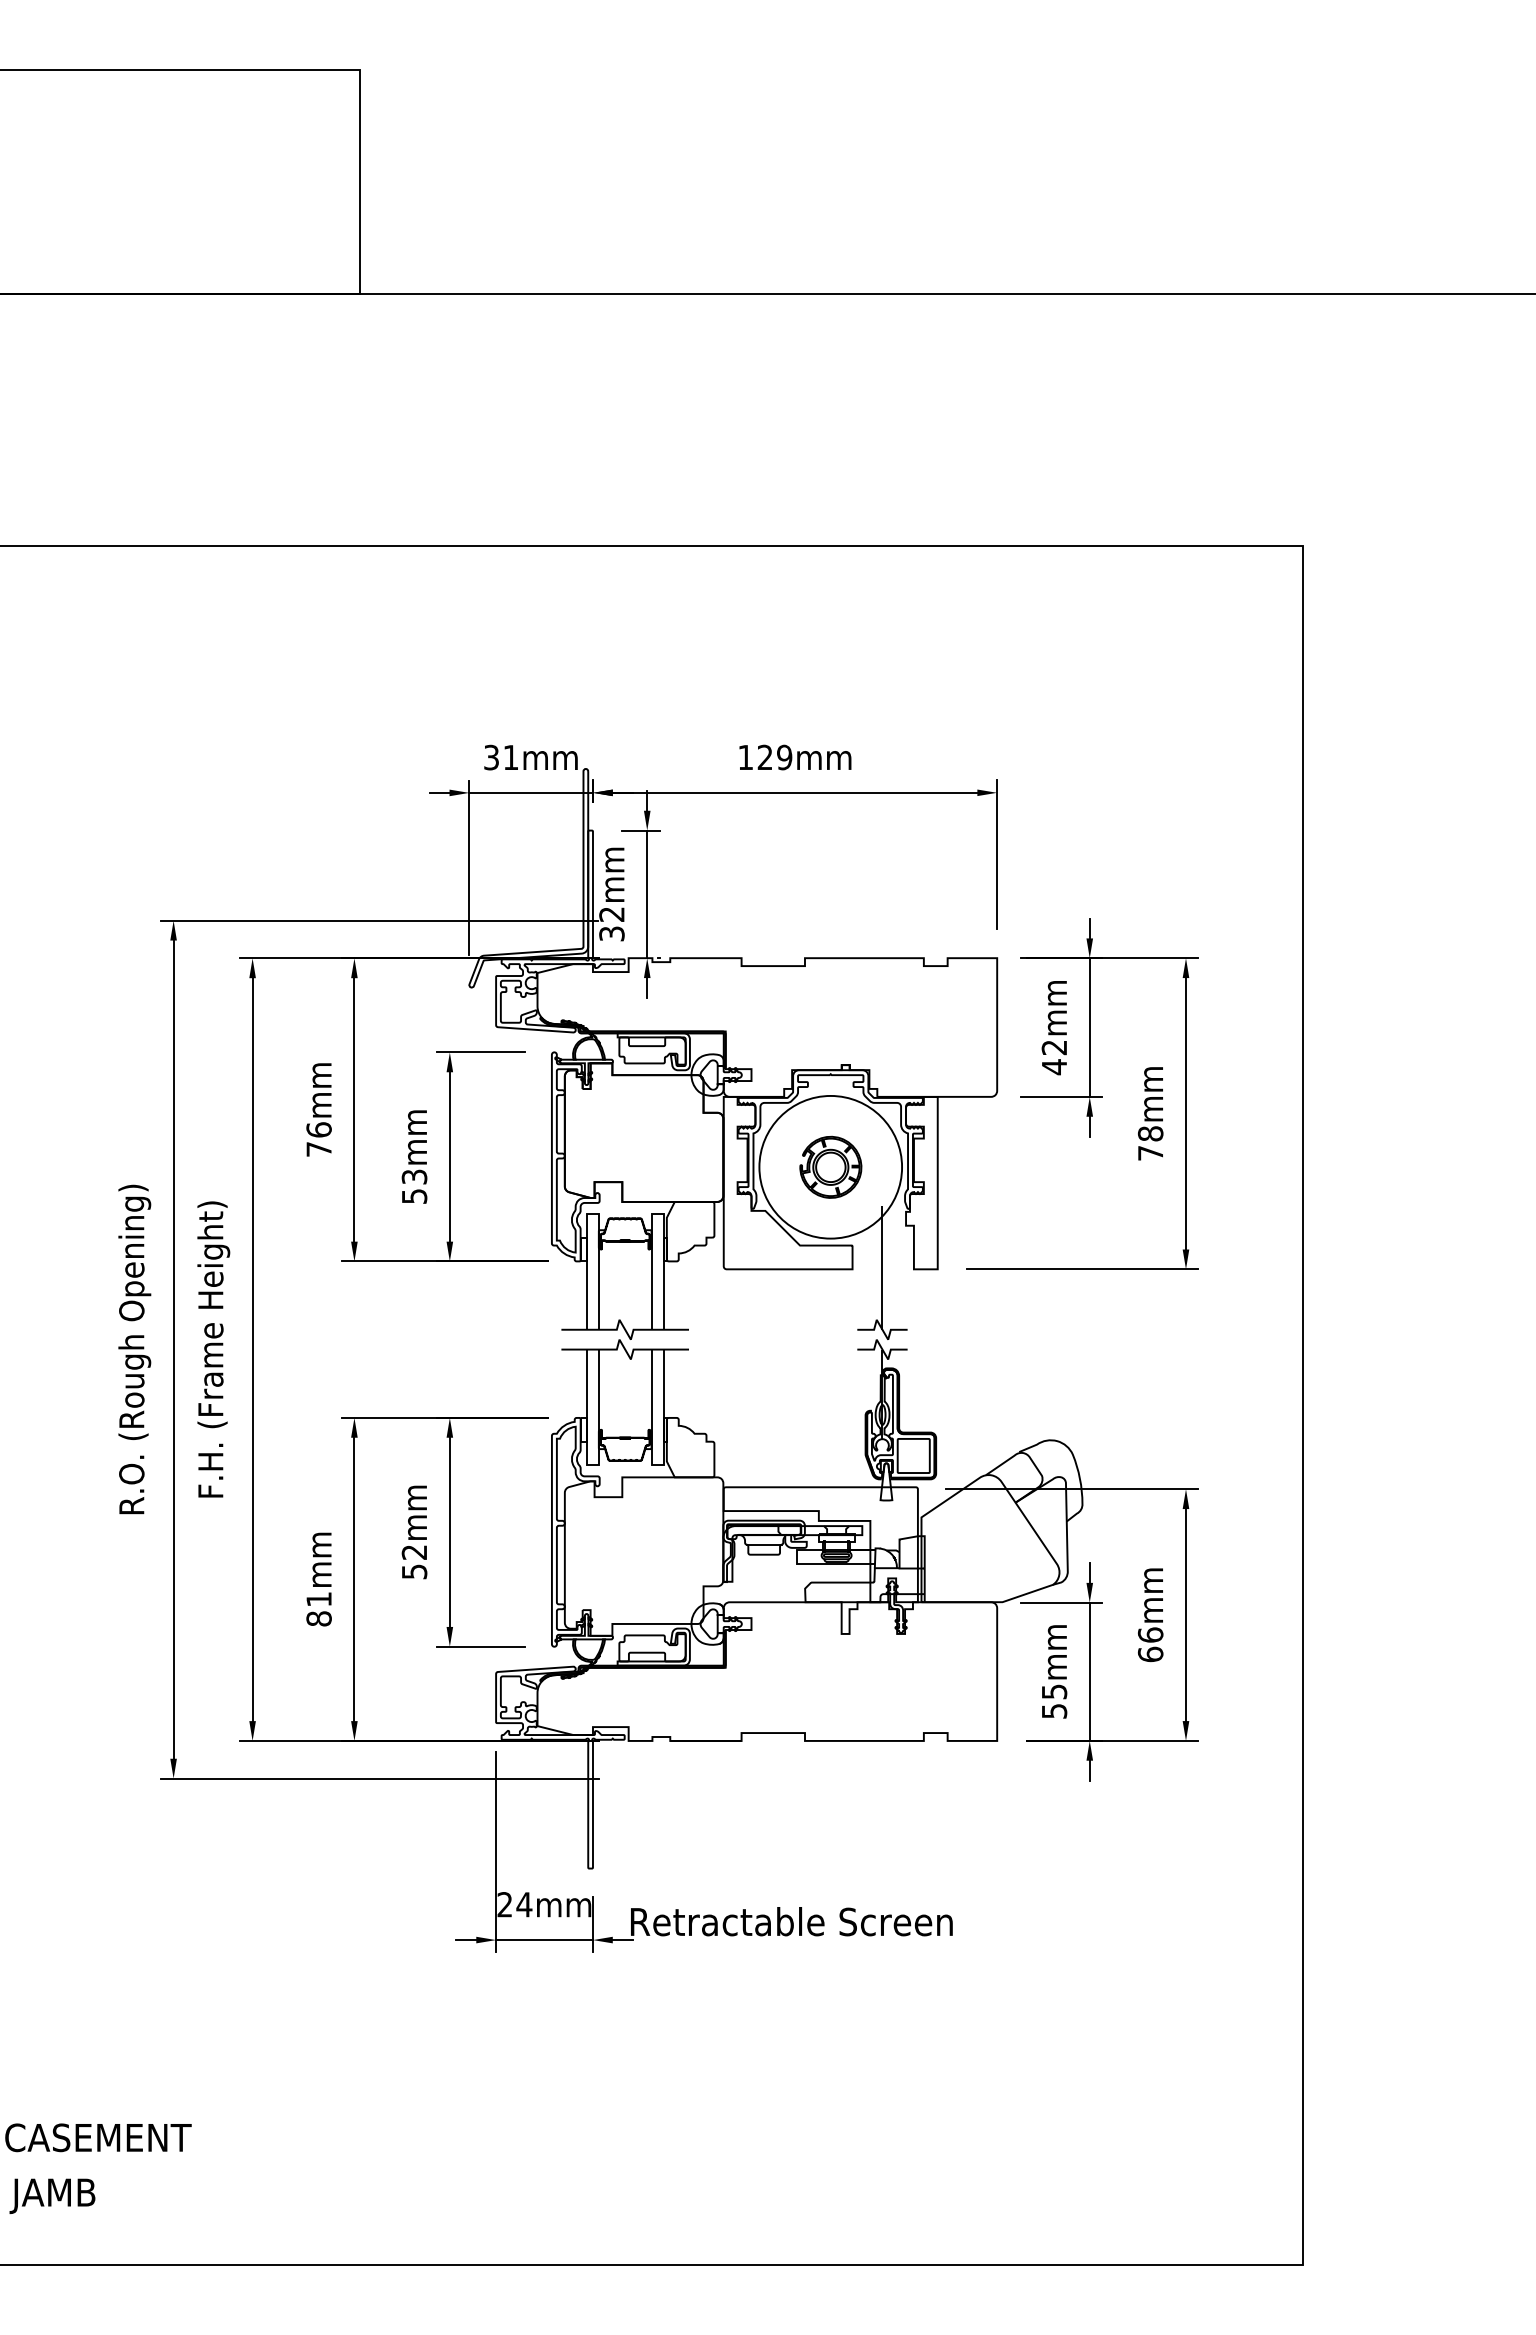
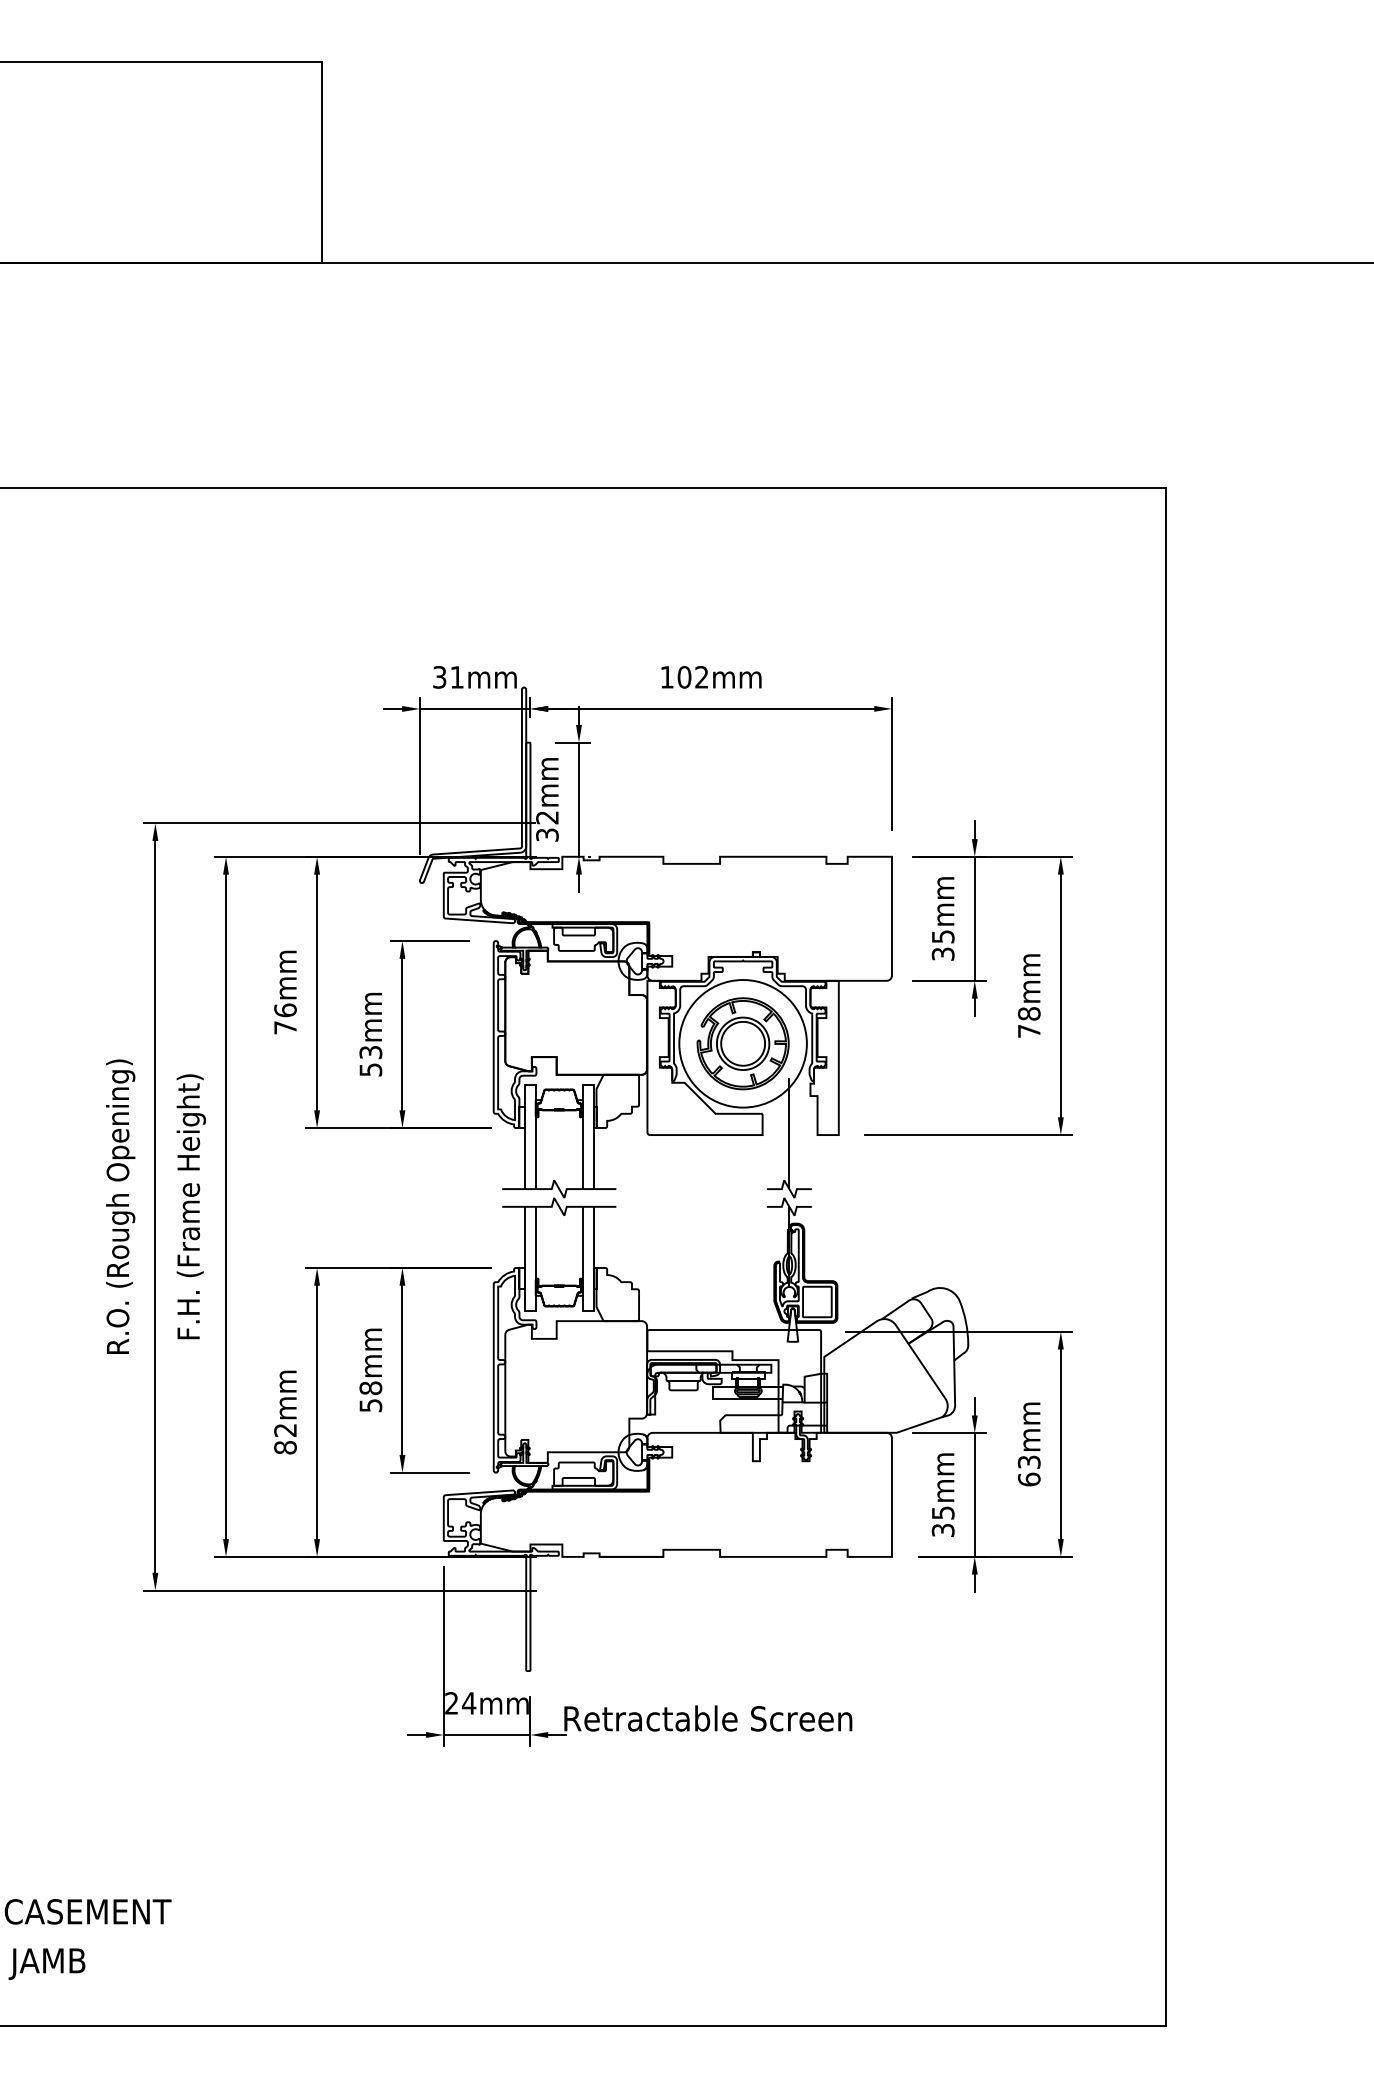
text: (774, 757) -> (692, 677), 129mm -> 102mm
text: (1054, 1057) -> (943, 945), 42mm -> 35mm
part: (830, 1167) -> (742, 1044), size x1.67
text: (414, 1551) -> (370, 1387), 52mm -> 58mm
text: (318, 1599) -> (284, 1430), 81mm -> 82mm
text: (1150, 1634) -> (1029, 1461), 66mm -> 63mm
text: (1053, 1710) -> (942, 1529), 55mm -> 35mm

